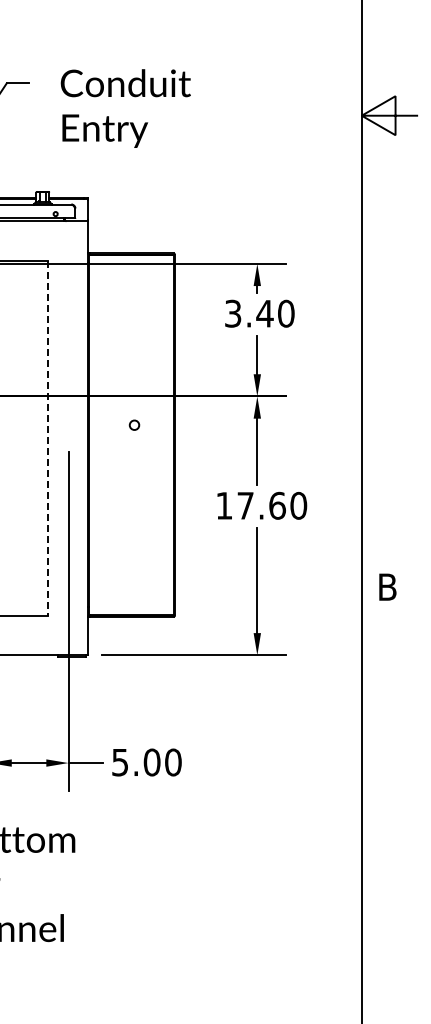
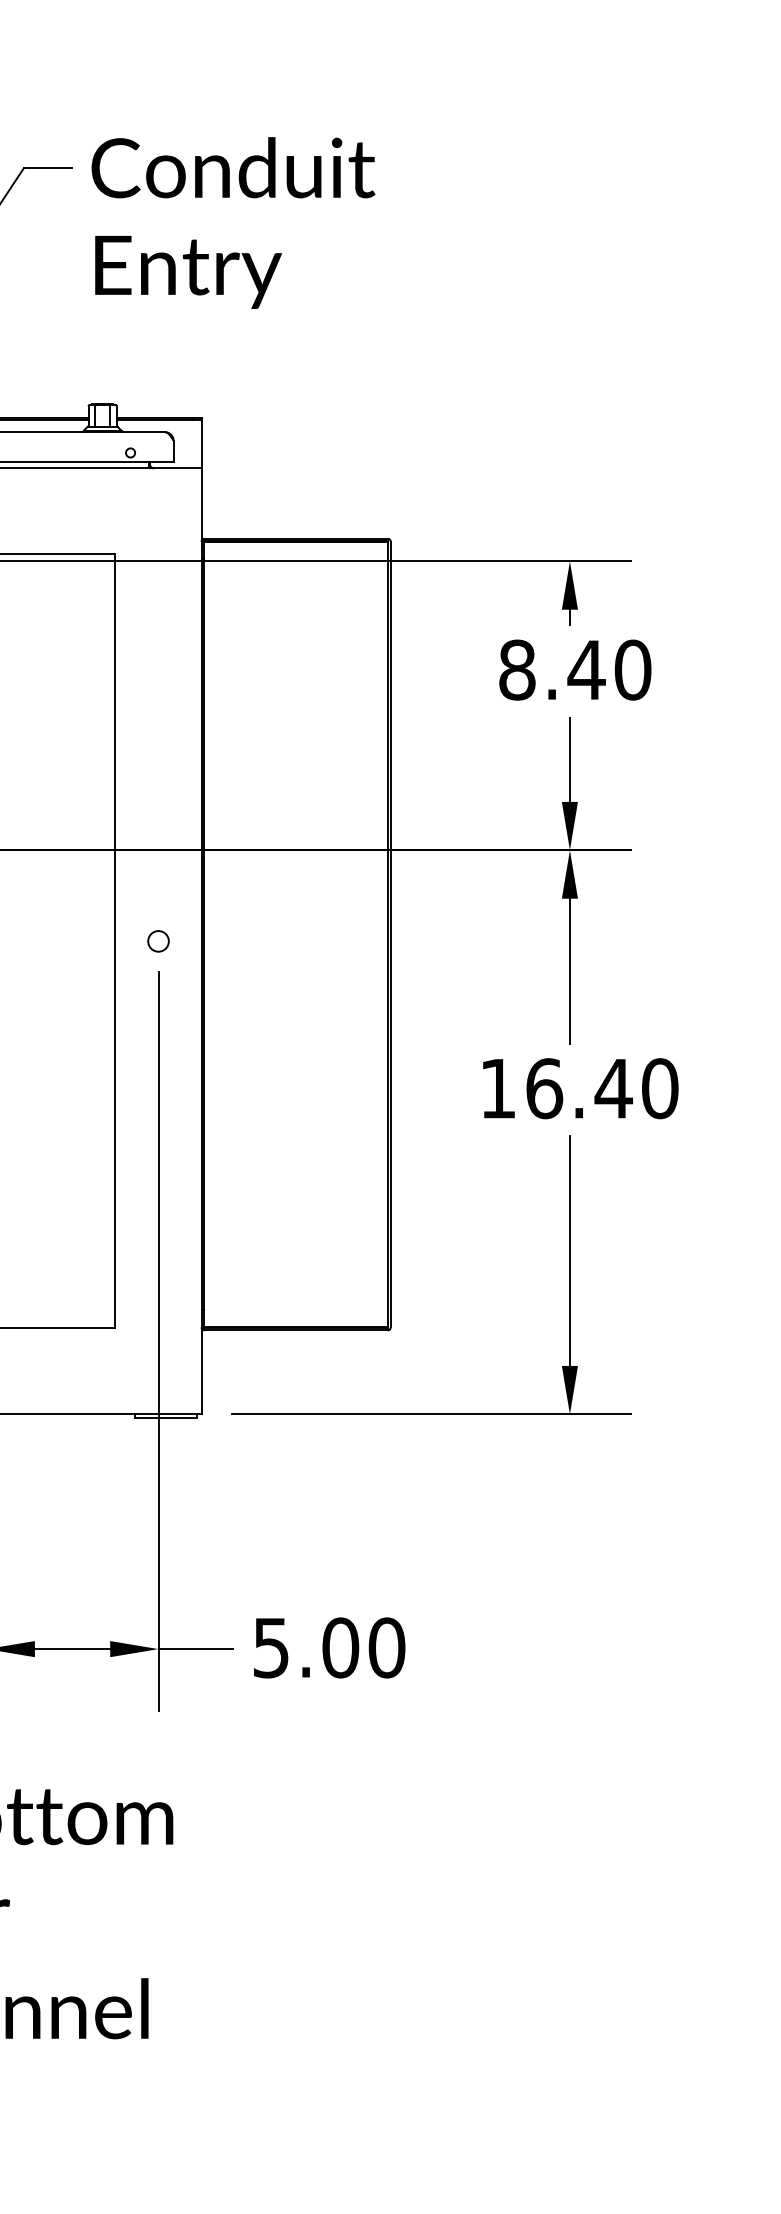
text: (125, 108) -> (232, 222), moved
text: (233, 313) -> (518, 669), 3.40 -> 8.40
circle: (134, 424) -> (158, 939), moved
line: (48, 438) -> (114, 941), dashed -> solid
text: (261, 505) -> (579, 1087), 17.60 -> 16.40

